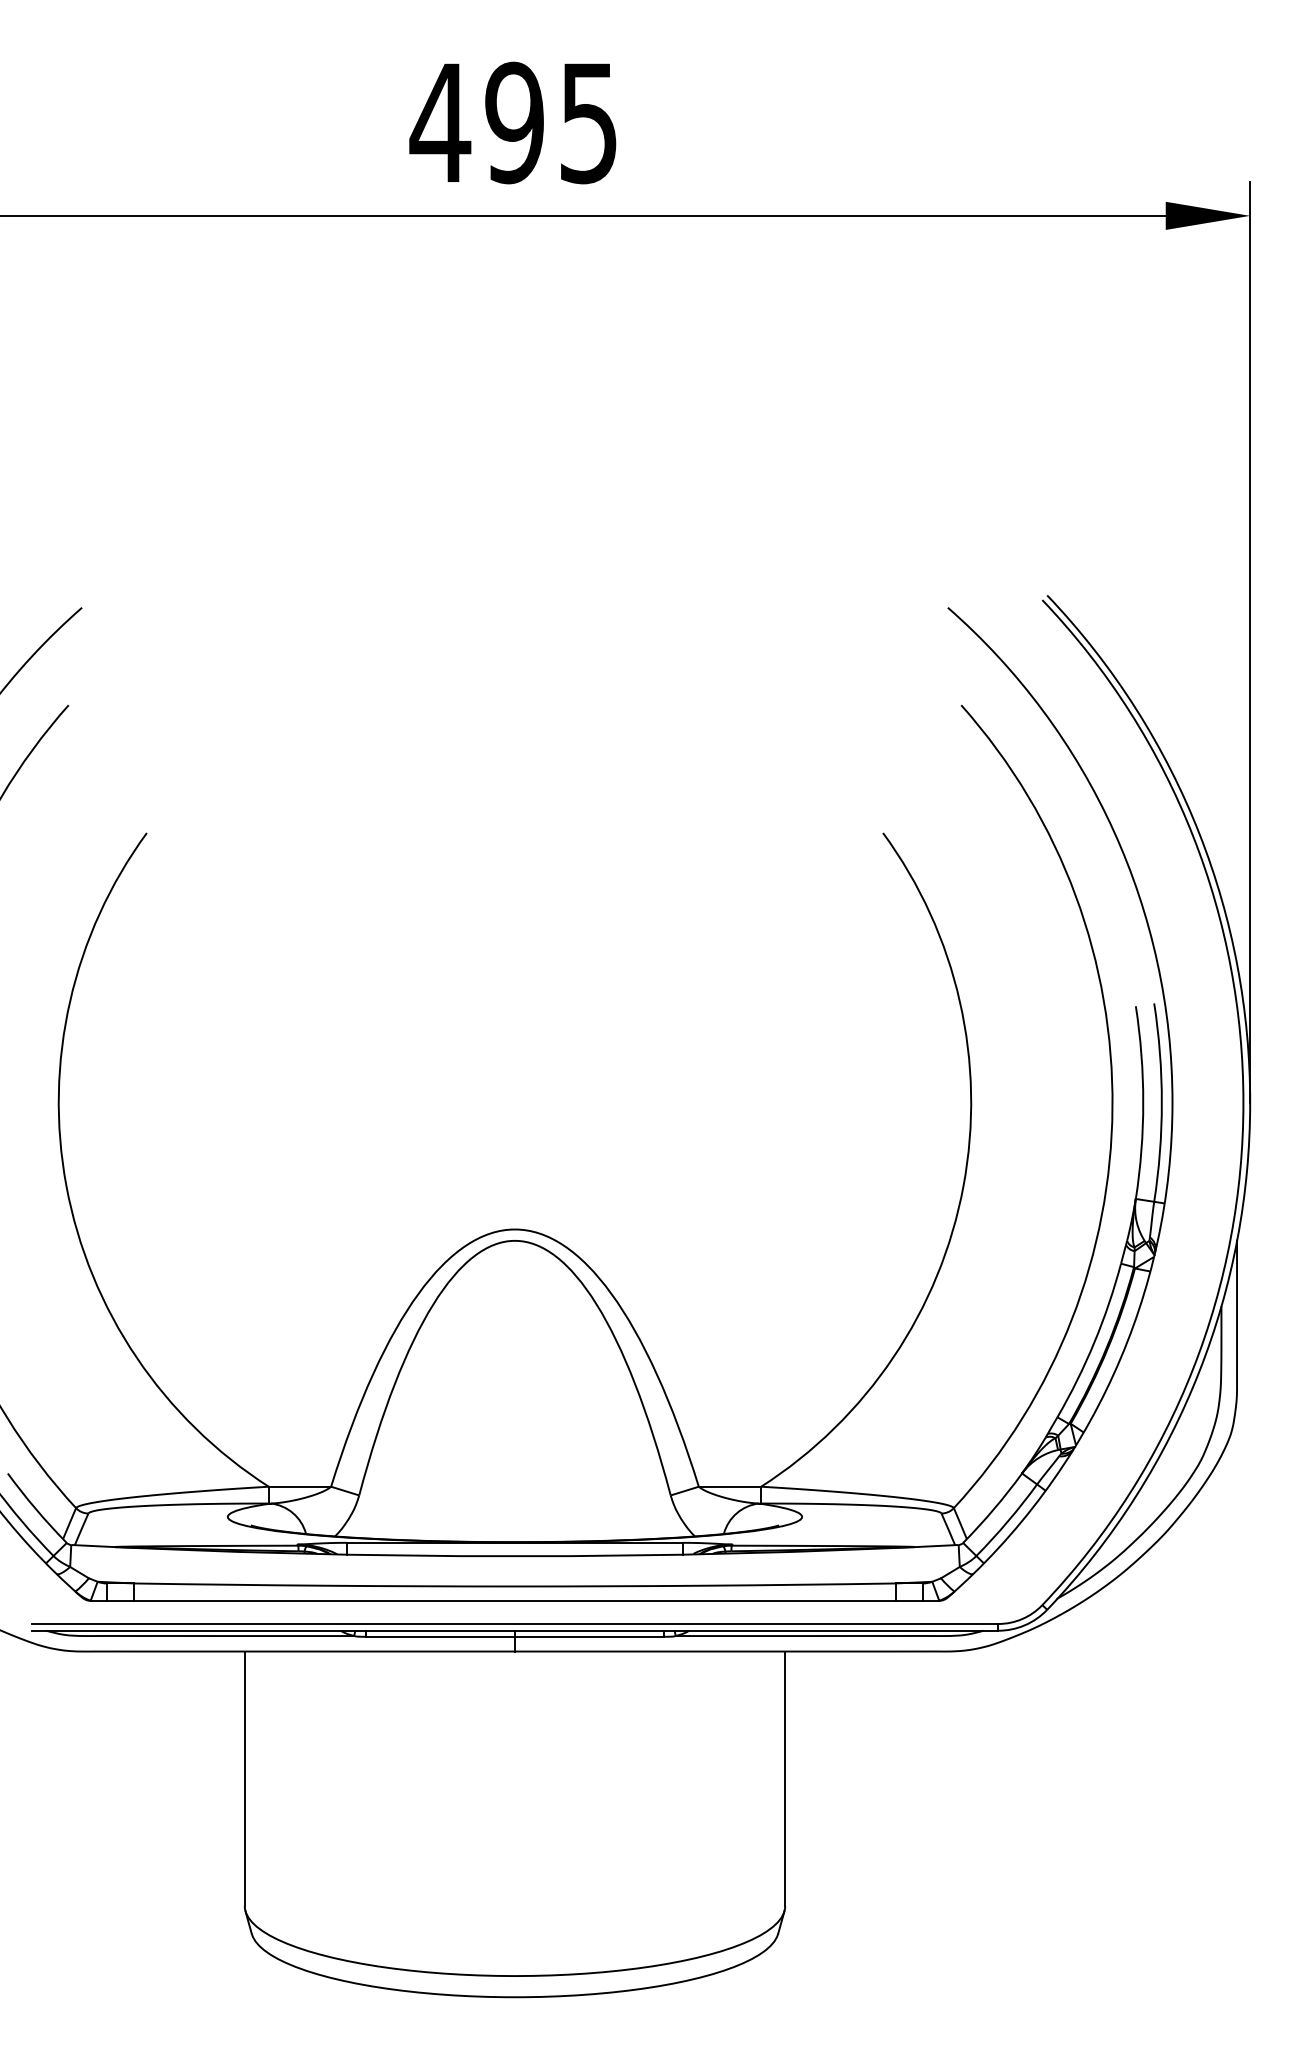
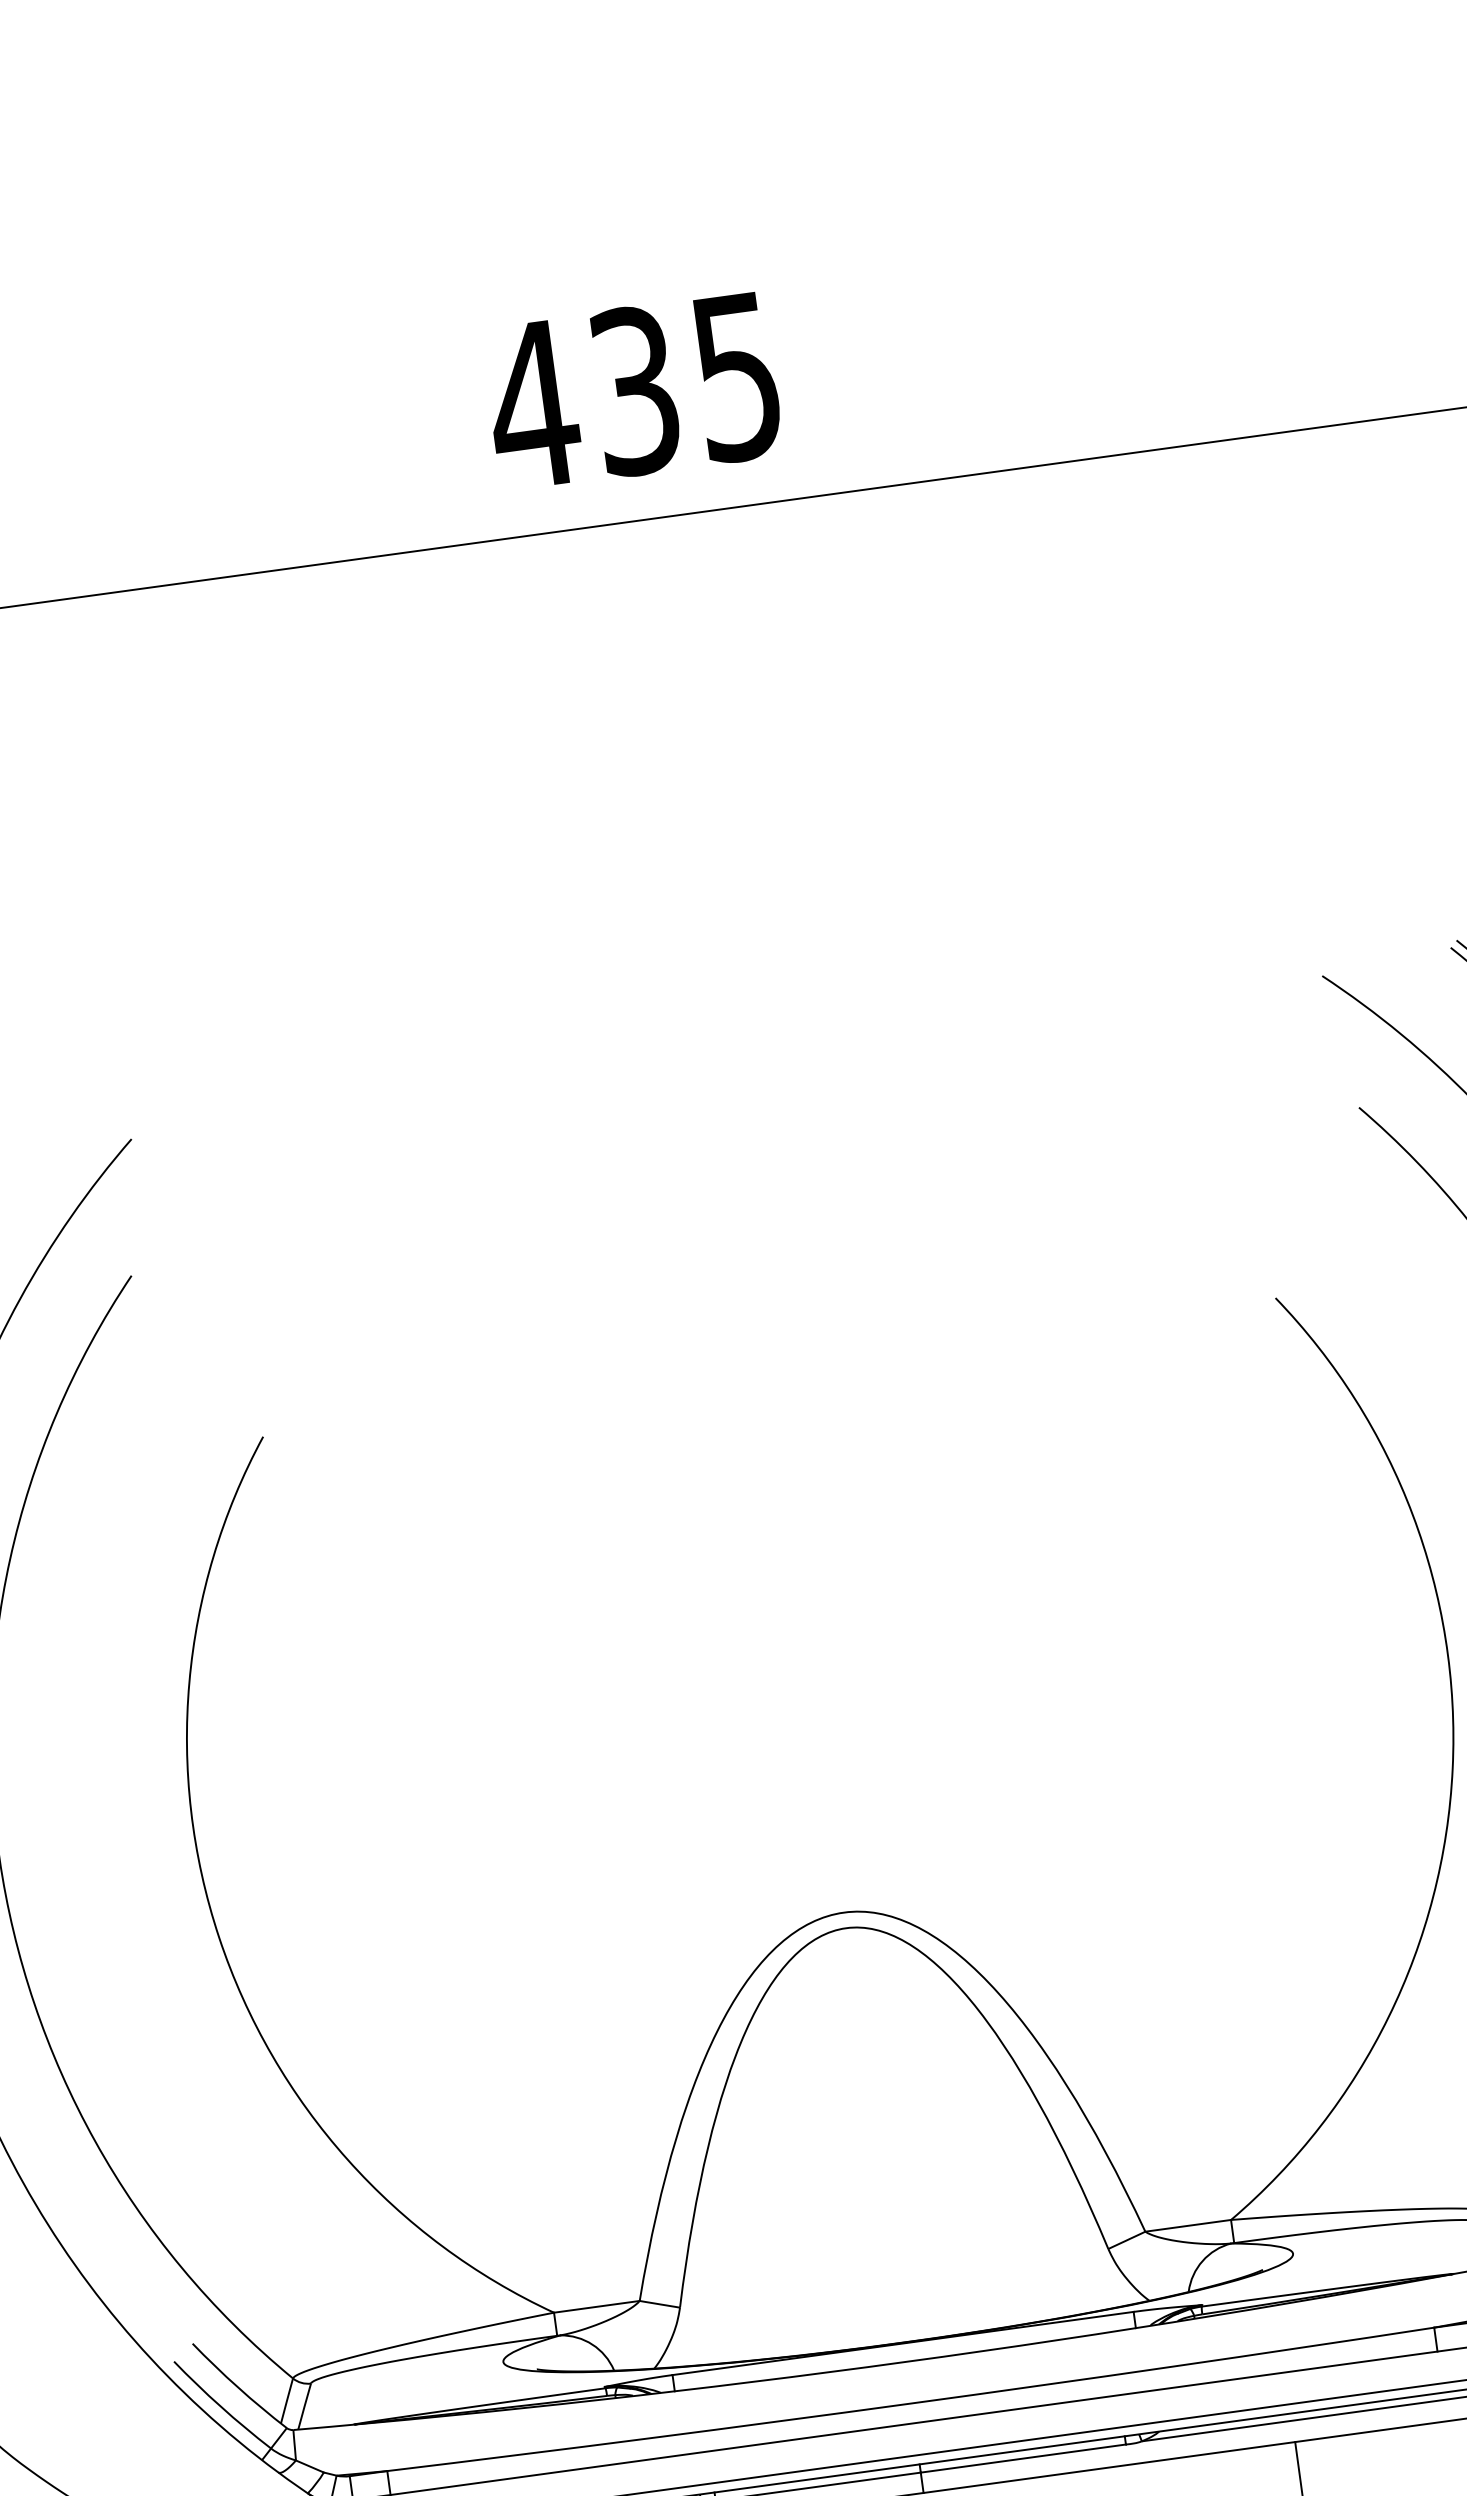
text: (514, 122) -> (634, 390), 495 -> 435

